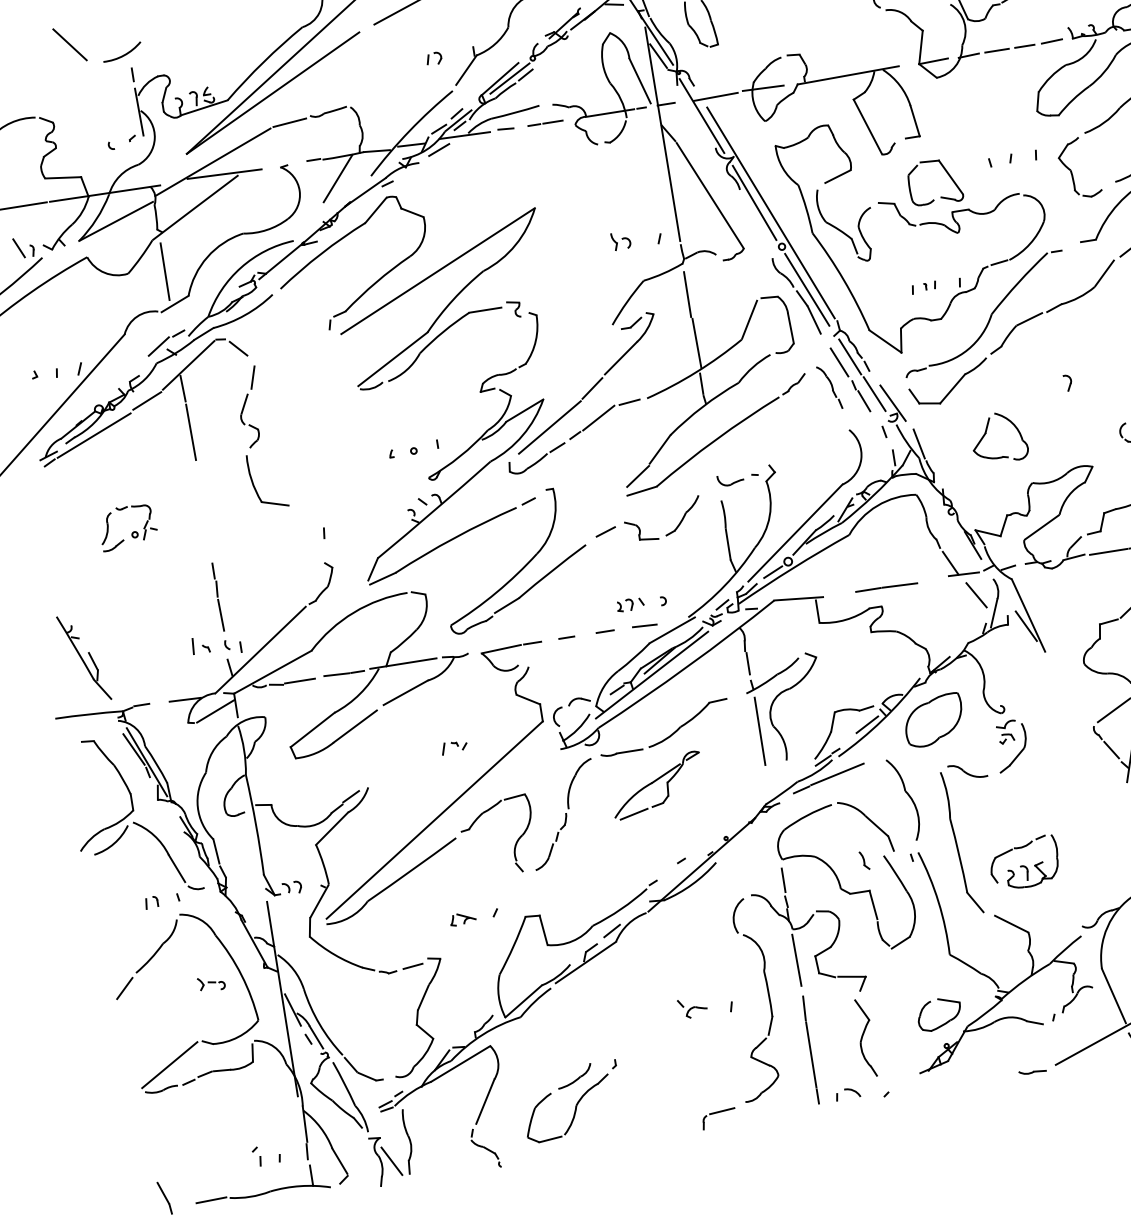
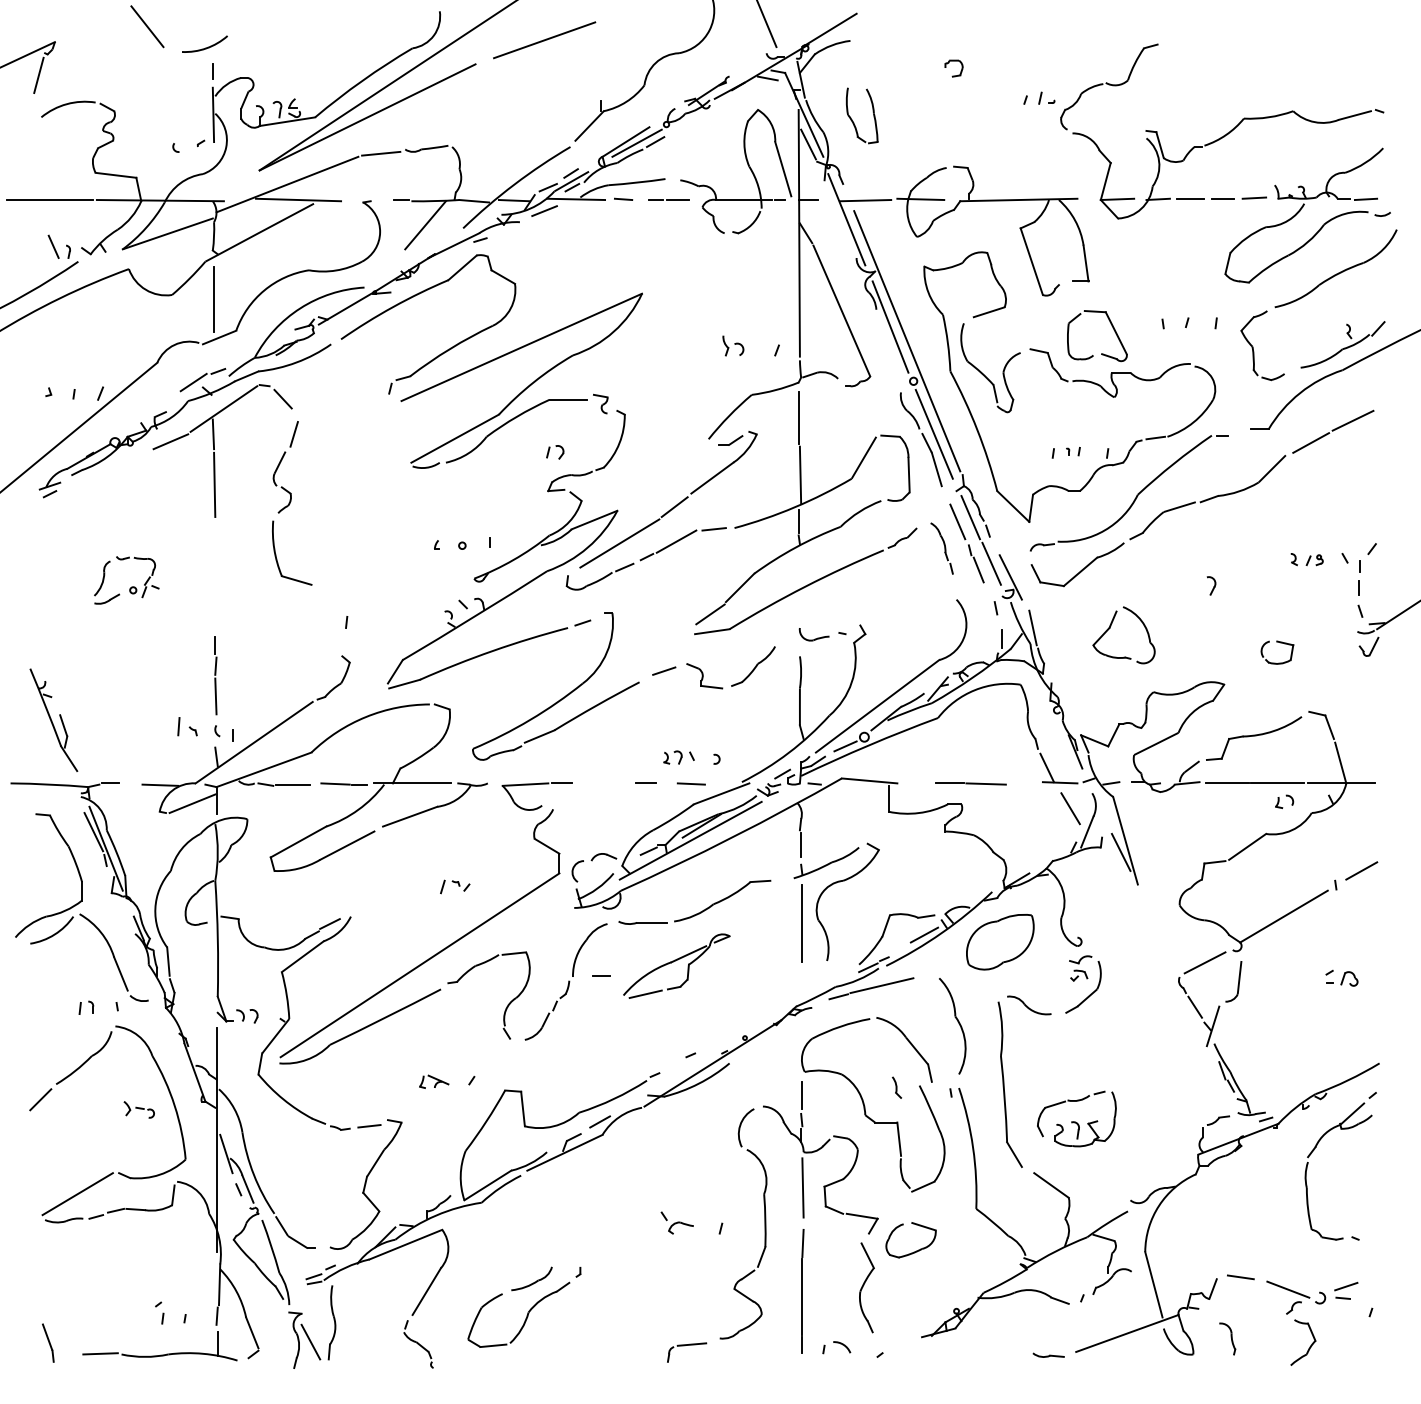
part: (434, 58) -> (555, 452), moved
line: (93, 434) -> (104, 470), removed
line: (566, 636) -> (601, 975), moved
part: (943, 1023) -> (913, 1251), moved

